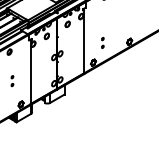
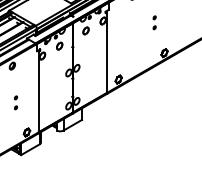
part: (102, 42) -> (154, 22), moved

